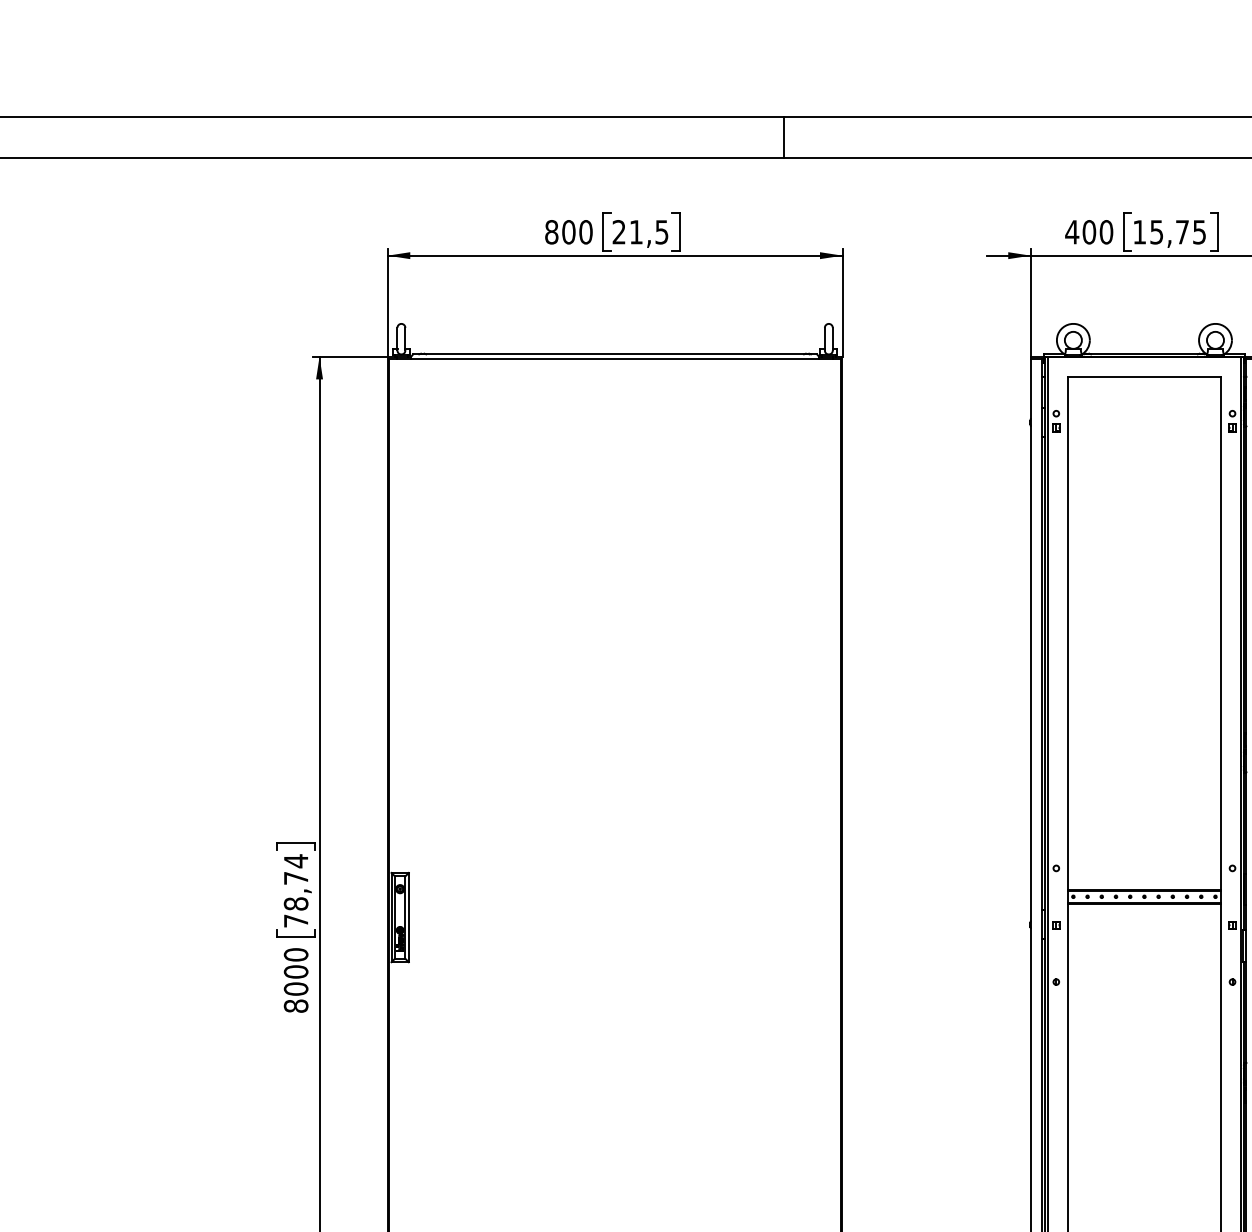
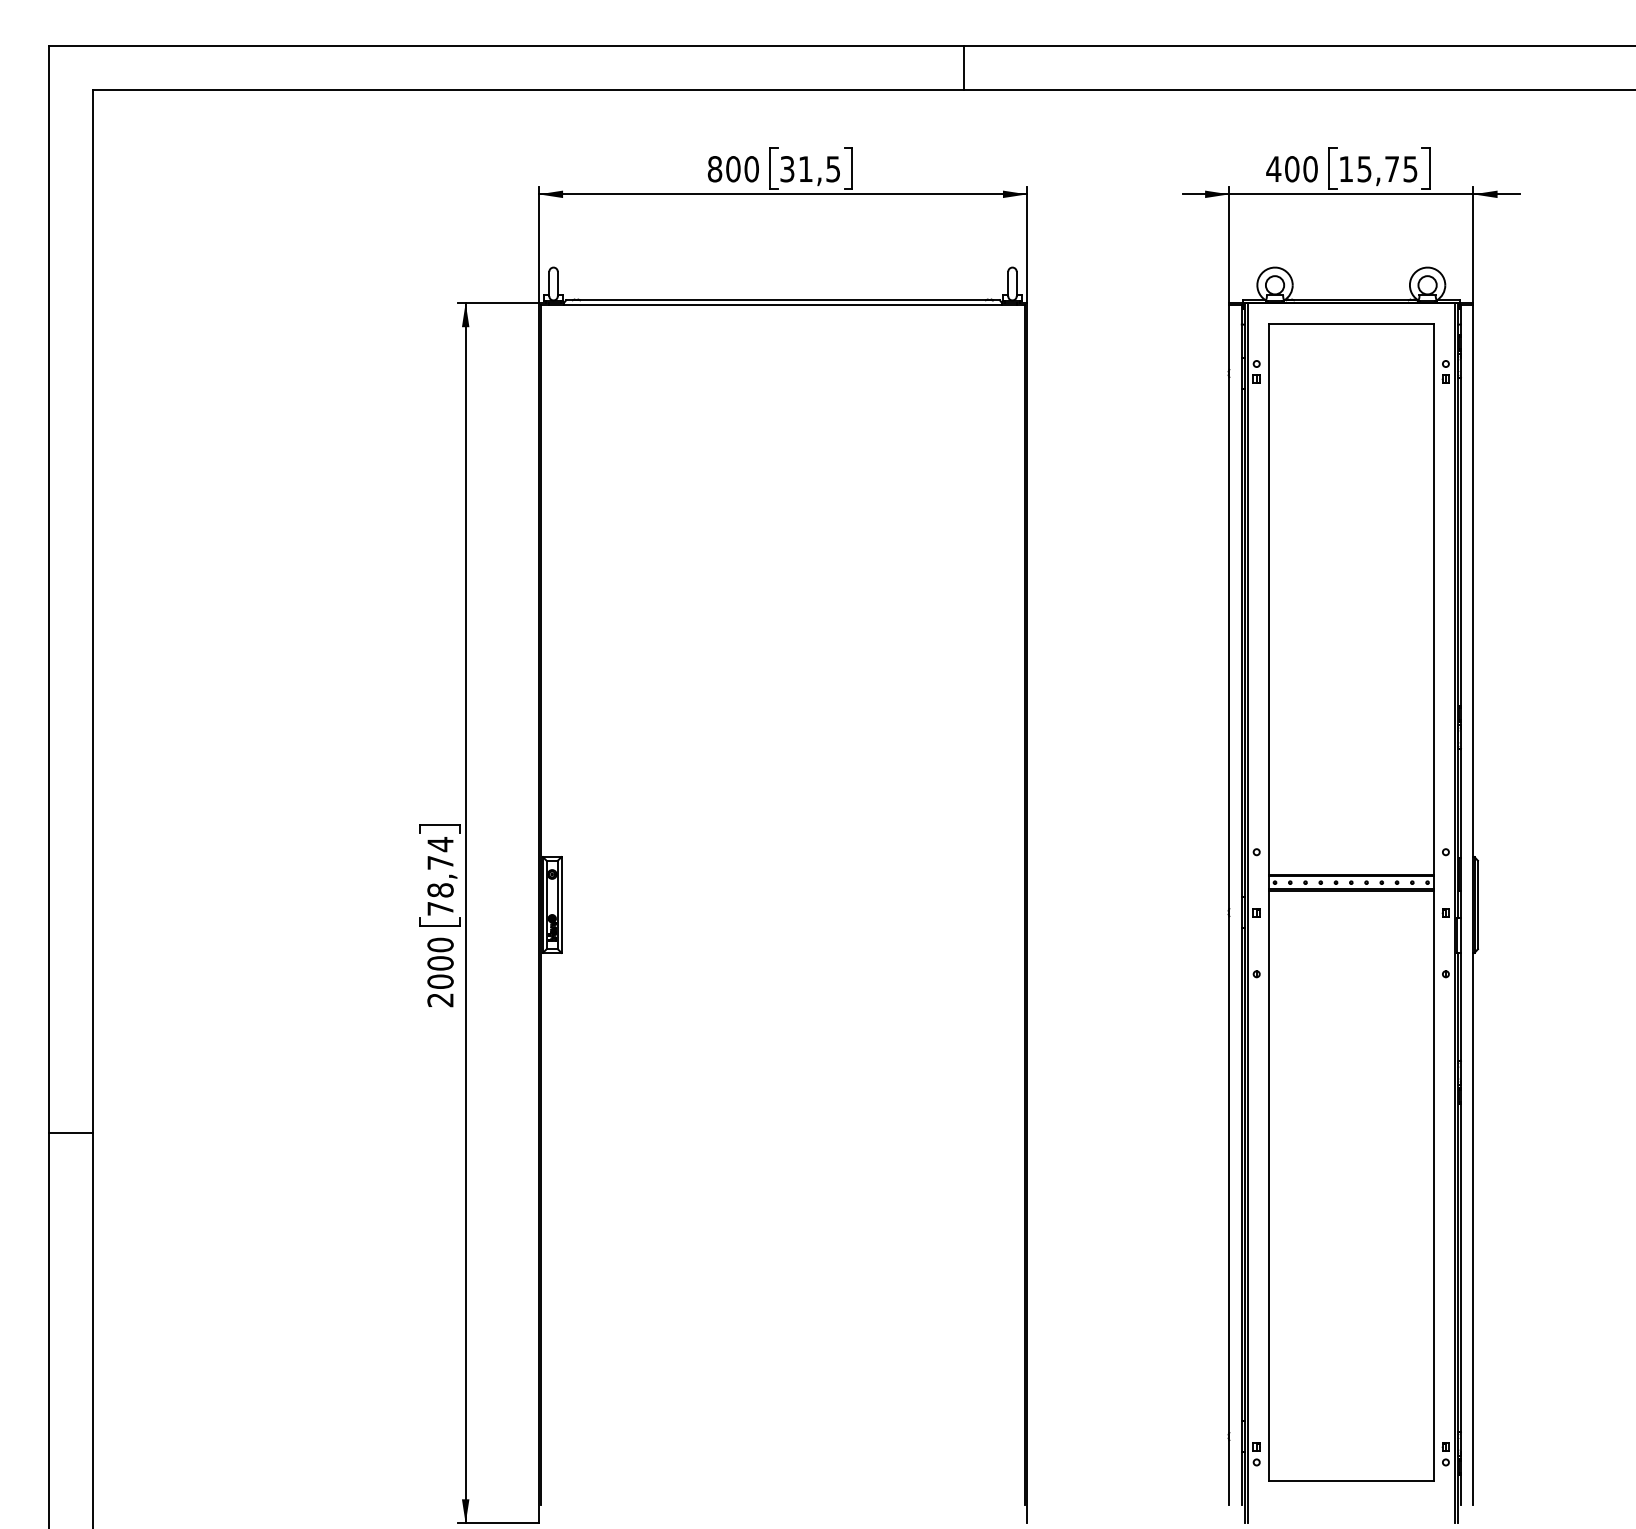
text: (619, 232) -> (787, 169), 21,5 -> 31,5
text: (296, 1006) -> (440, 1000), 8000 -> 2000

